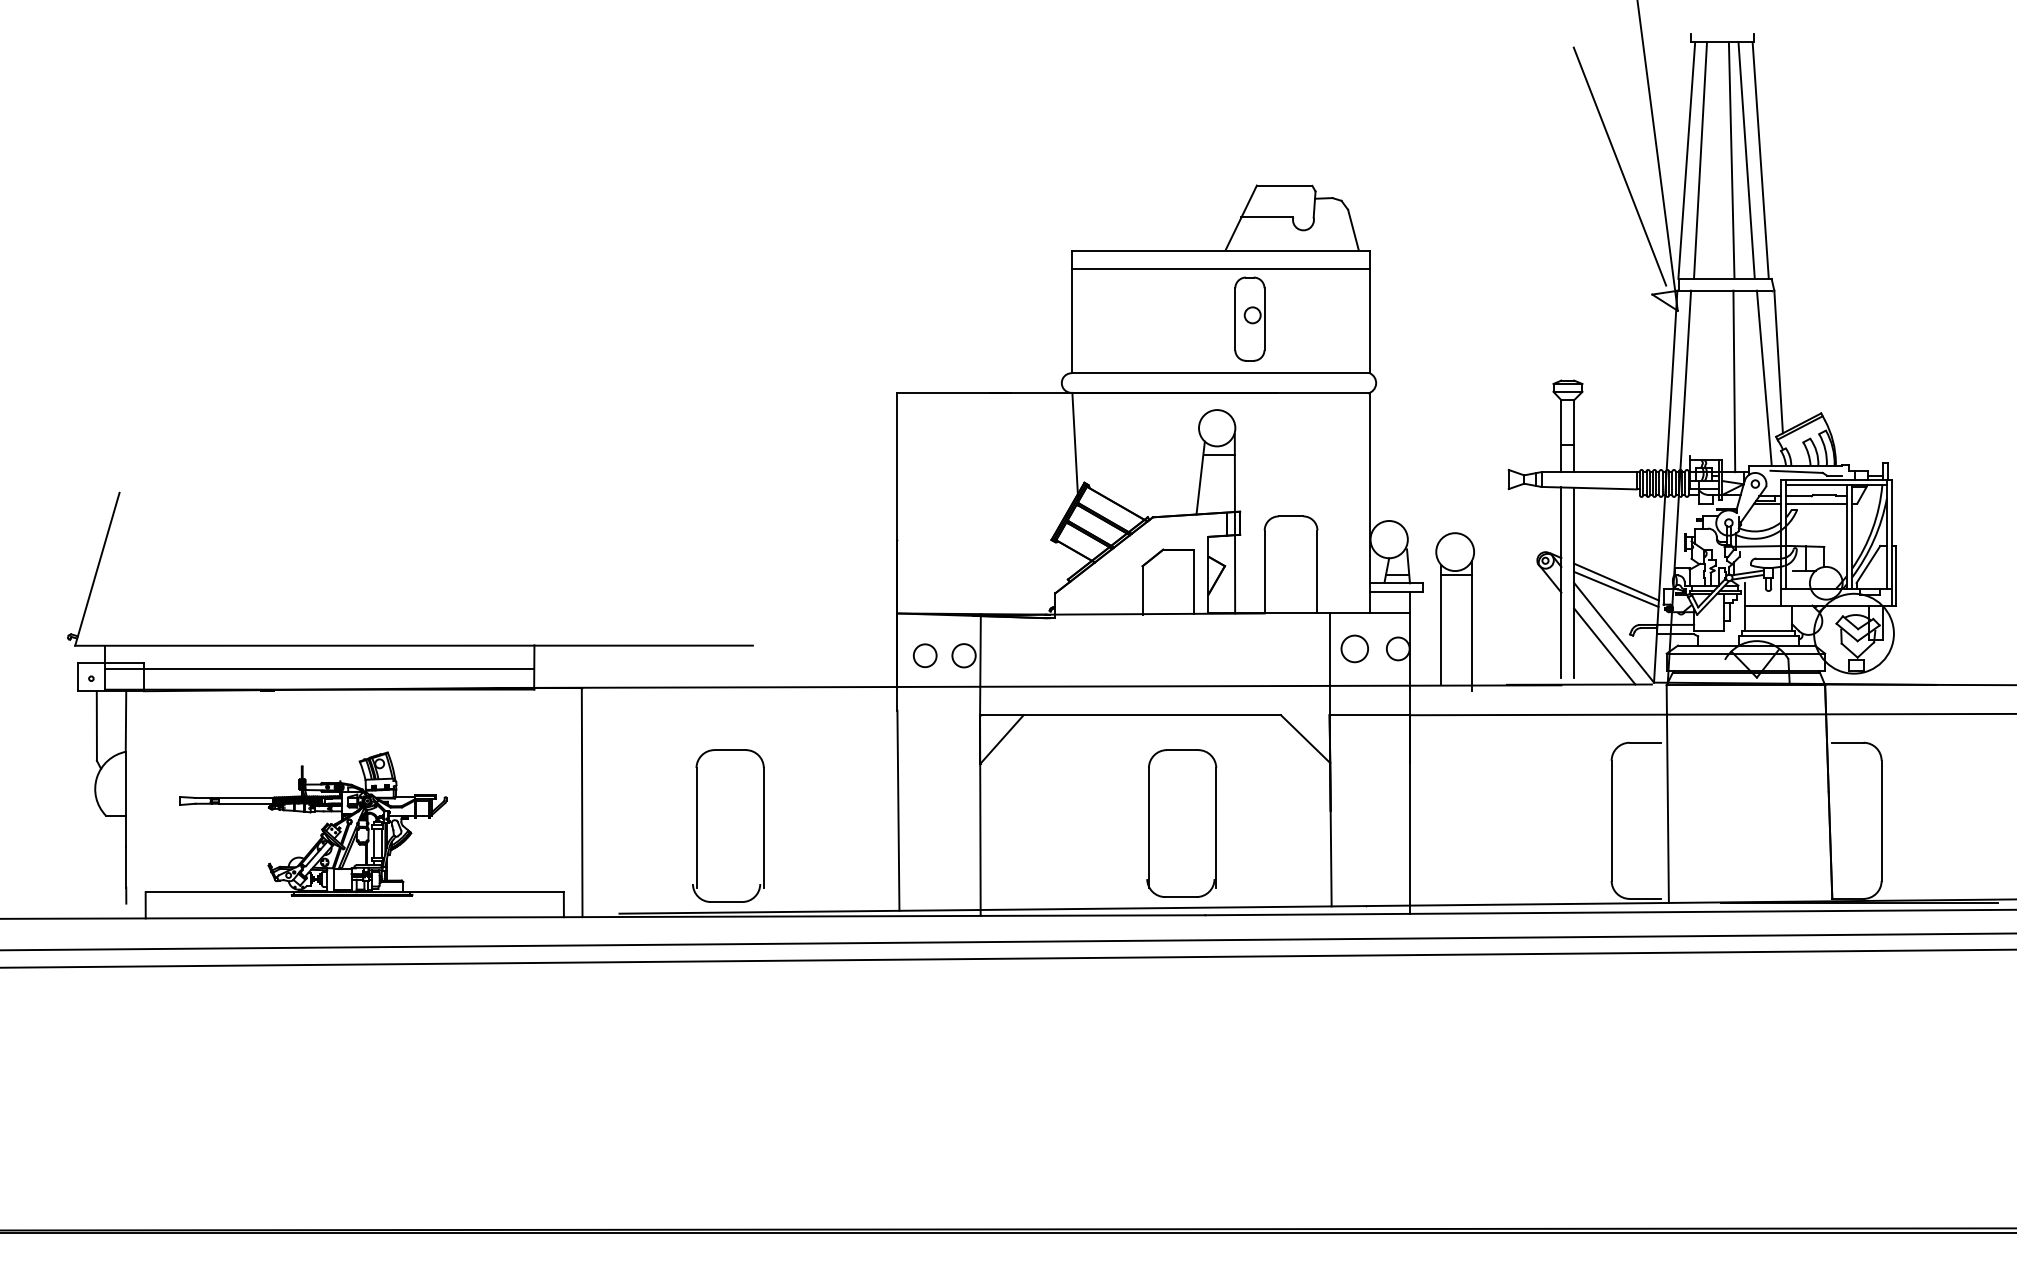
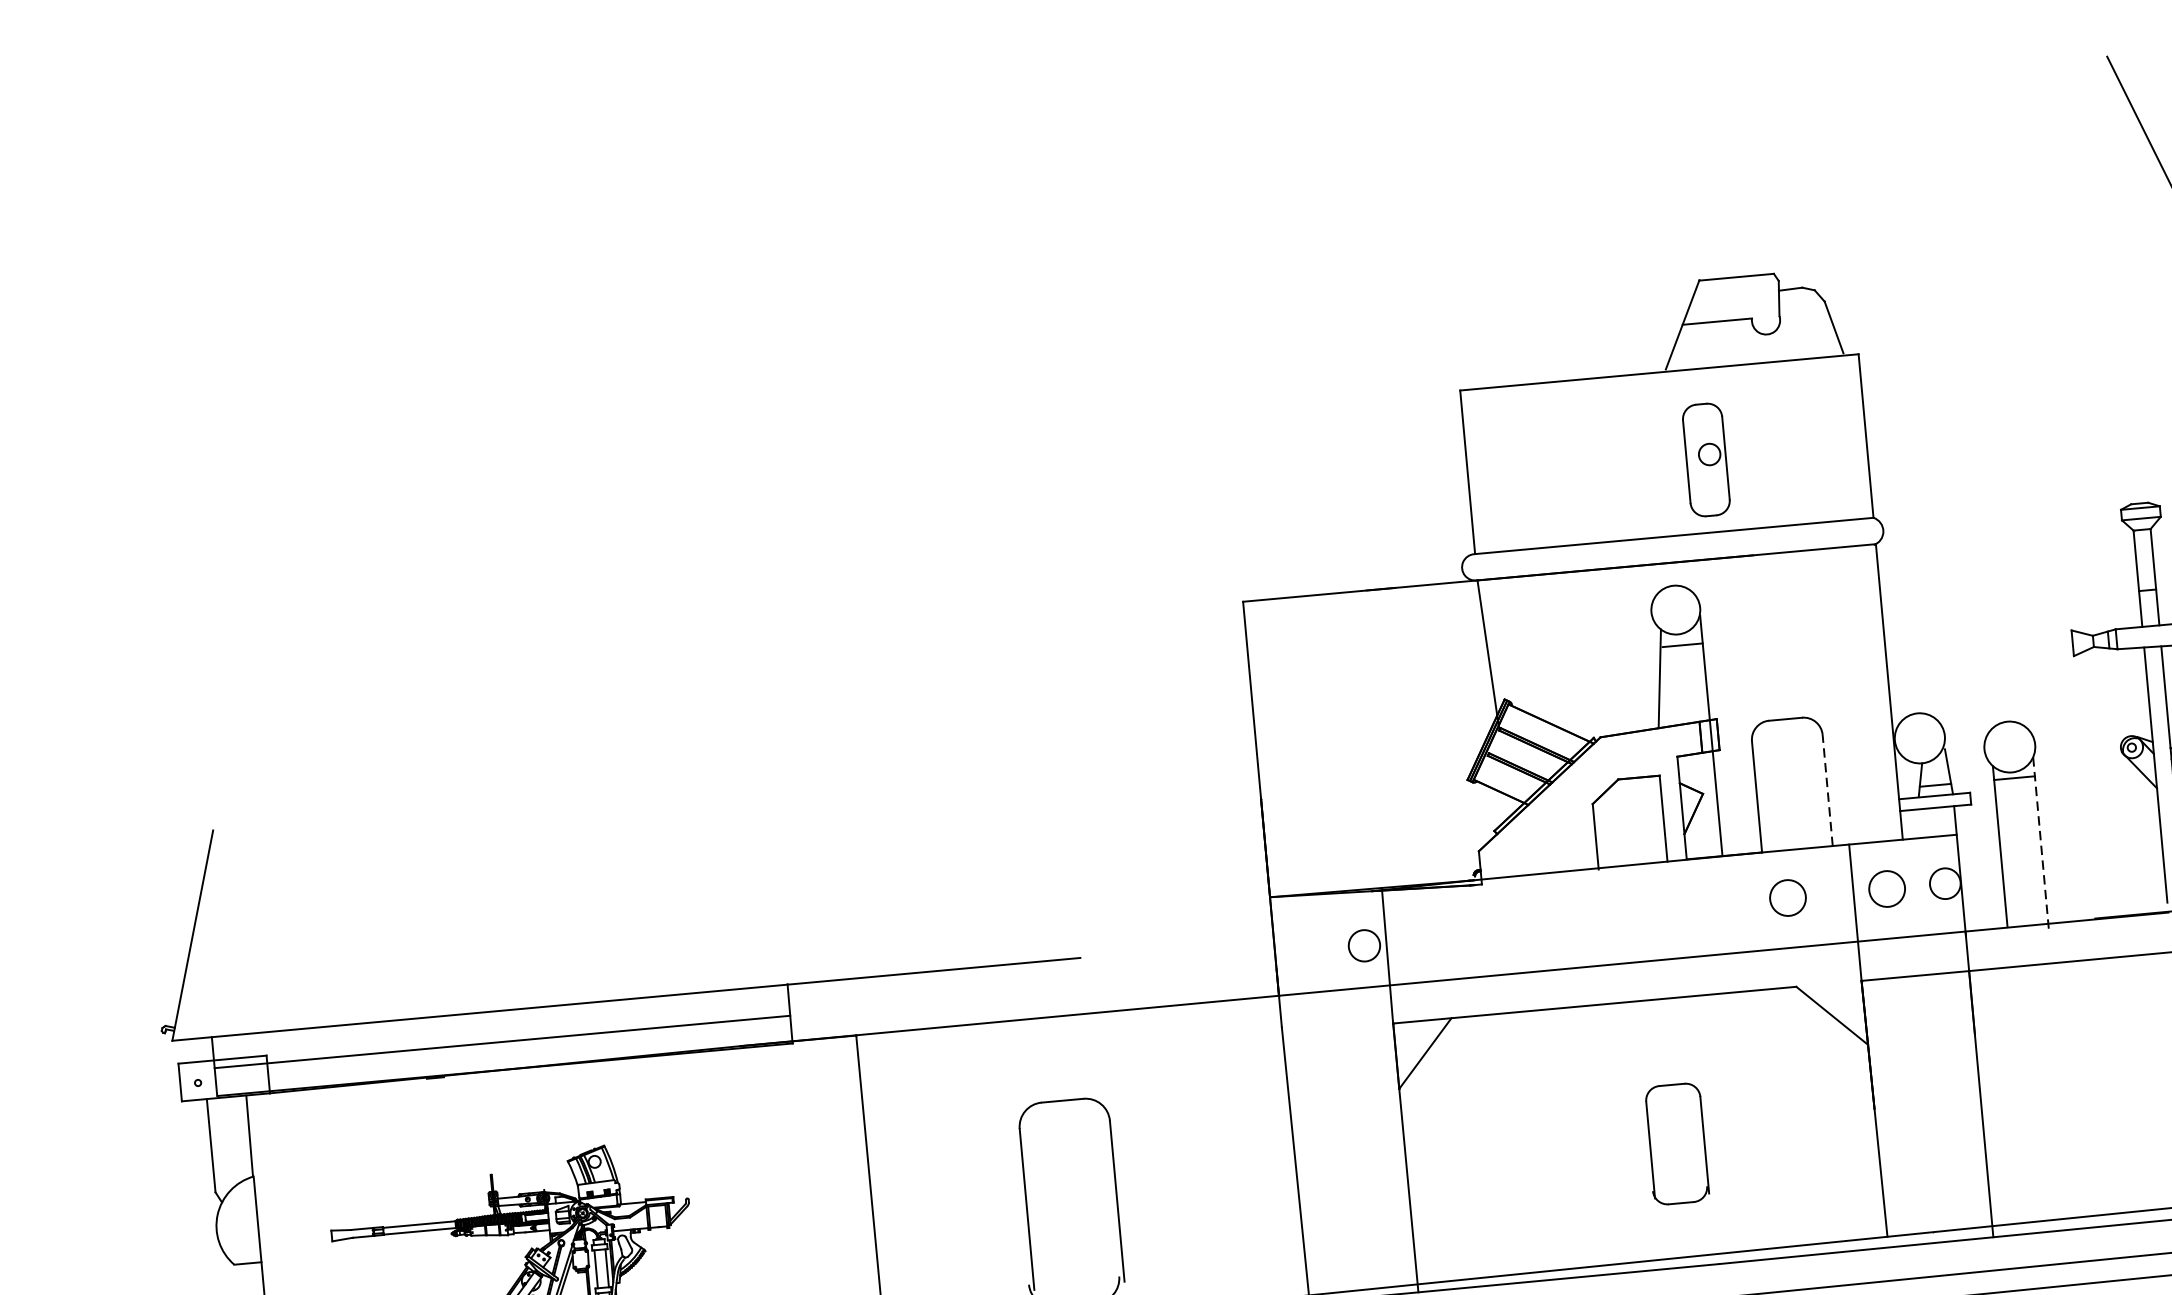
line: (1220, 269) -> (1660, 397), removed
line: (1317, 571) -> (1827, 789), solid -> dashed
line: (1471, 626) -> (2040, 844), solid -> dashed
circle: (1280, 648) -> (1787, 897), added
circle: (924, 655) -> (1311, 950), removed
part: (1181, 823) -> (1676, 1144), size x0.6

